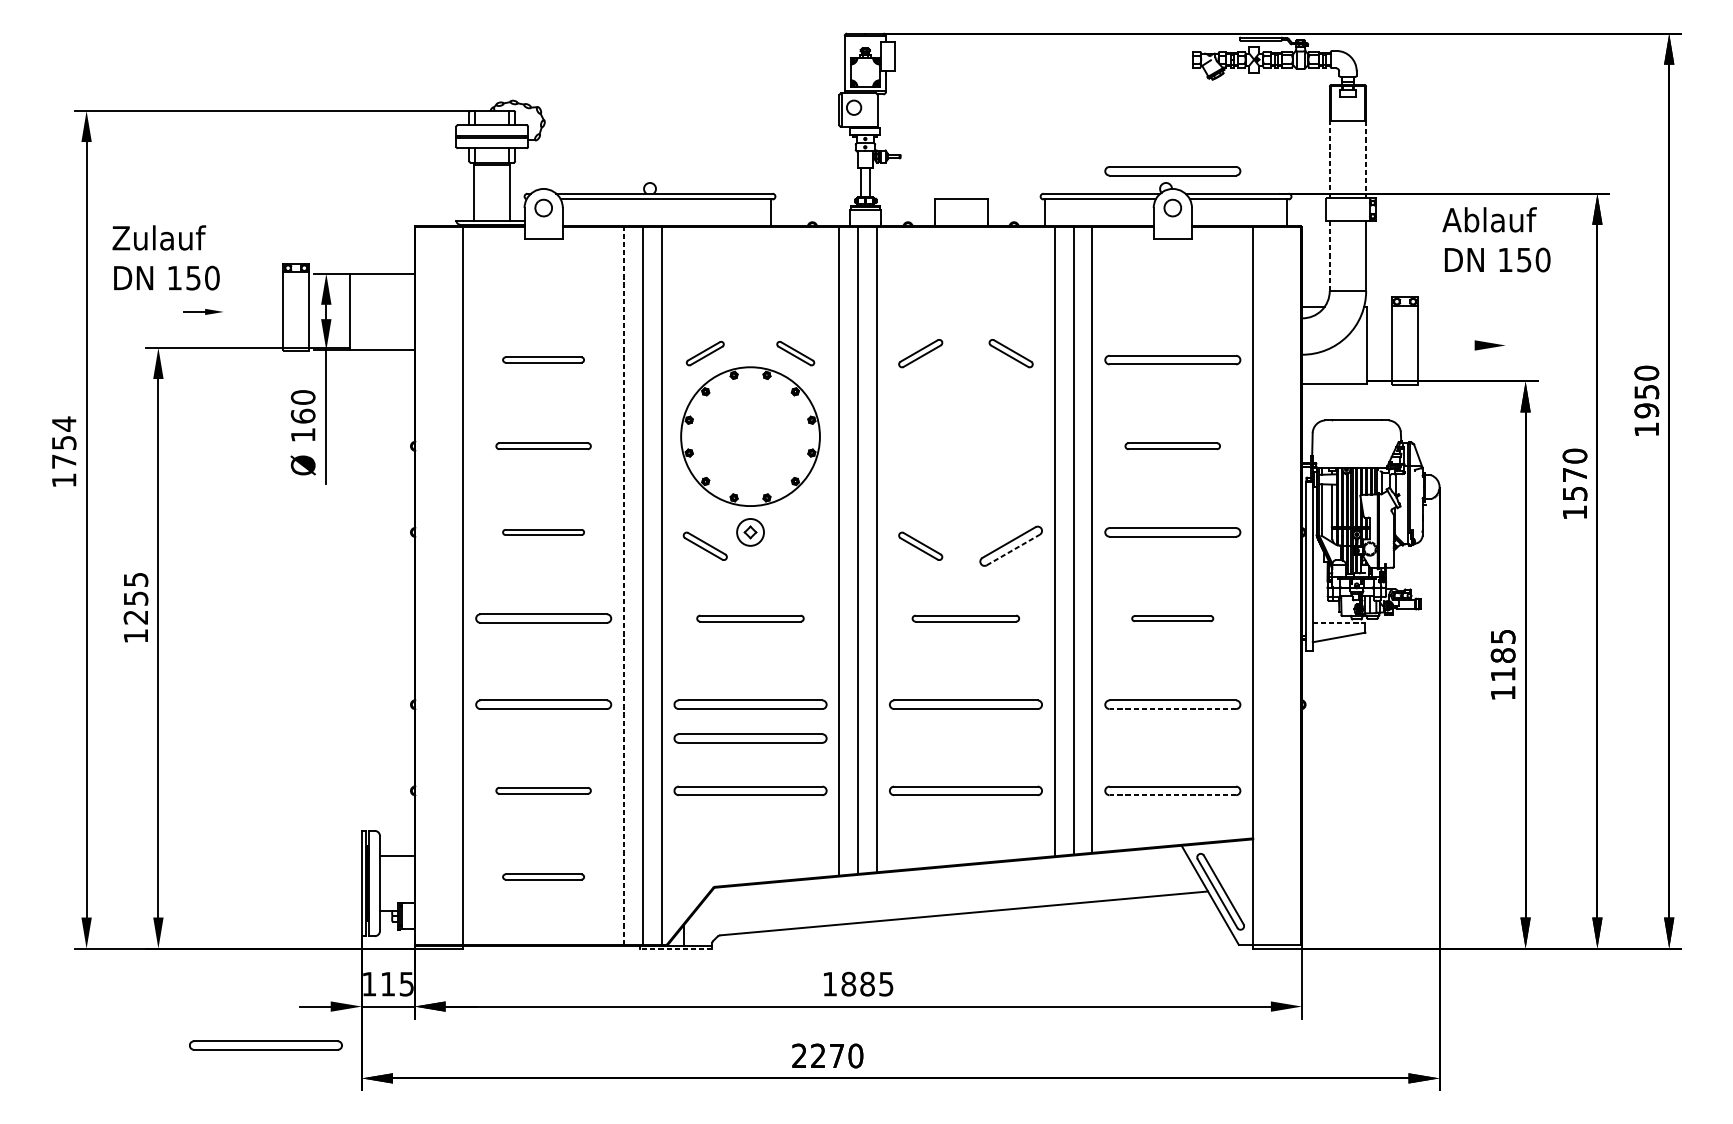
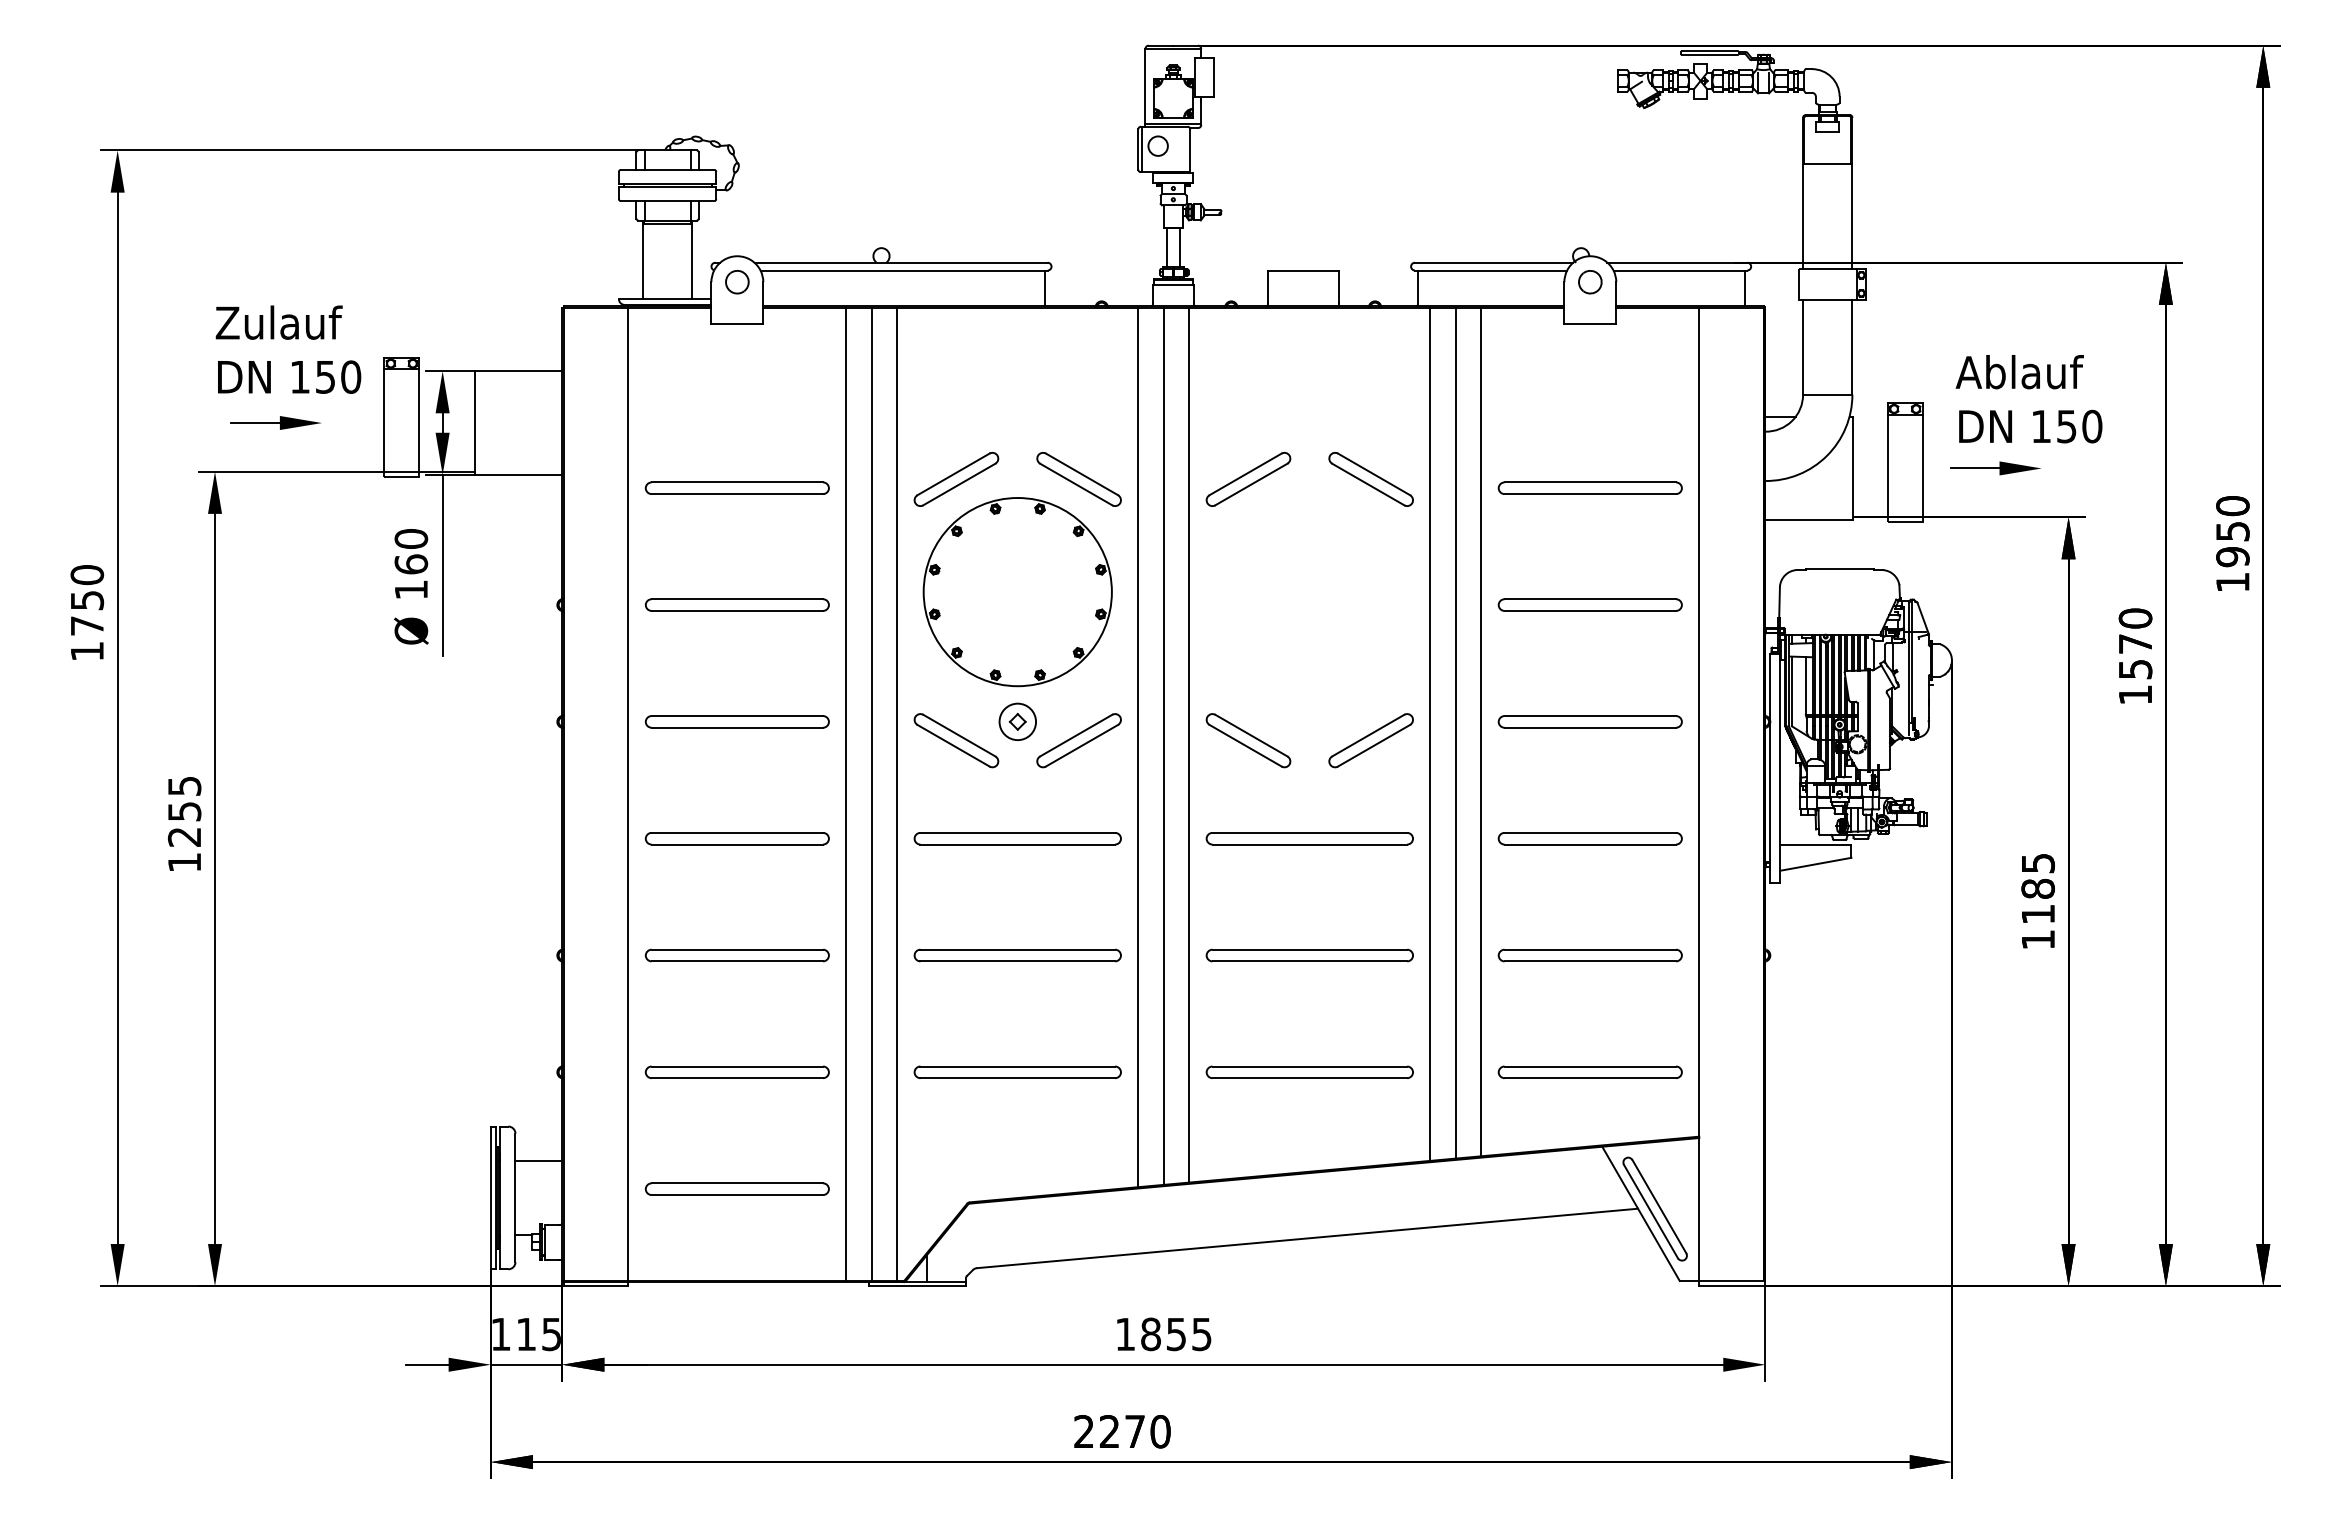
line: (1330, 159) -> (1803, 216), dashed -> solid
line: (1366, 160) -> (1852, 217), dashed -> solid
part: (1172, 170) -> (1589, 231), removed
text: (1496, 240) -> (2028, 399), moved
line: (1330, 255) -> (1803, 346), dashed -> solid
text: (166, 257) -> (288, 349), moved
part: (203, 311) -> (275, 422), size x1.67
line: (1456, 345) -> (1974, 468), added
part: (705, 353) -> (956, 479), size x1.67
part: (795, 353) -> (1078, 479), size x1.67
part: (920, 353) -> (1248, 479), size x1.43
part: (1010, 353) -> (1370, 479), size x1.43
part: (543, 359) -> (736, 487), size x1.67
text: (64, 423) -> (87, 574), 1754 -> 1750
part: (543, 445) -> (736, 604), size x1.43
part: (1172, 445) -> (1589, 604), size x1.43
part: (543, 532) -> (736, 721), size x1.67
part: (705, 546) -> (956, 740), size x1.43
part: (795, 546) -> (1078, 740), added
part: (920, 546) -> (1248, 740), size x1.43
line: (1013, 549) -> (1374, 745), dashed -> solid
line: (624, 585) -> (846, 794), dashed -> solid
part: (750, 618) -> (1017, 838), size x1.43
part: (965, 618) -> (1309, 838), size x1.43
part: (1172, 618) -> (1589, 838), size x1.67
line: (1338, 622) -> (1815, 844), dashed -> solid
line: (1172, 709) -> (1590, 961), dashed -> solid
part: (750, 737) -> (1017, 1000), removed
part: (543, 790) -> (736, 1071), size x1.43
line: (1172, 795) -> (1590, 1078), dashed -> solid
part: (543, 876) -> (736, 1188), size x1.67
line: (676, 948) -> (917, 1286), dashed -> solid
text: (867, 984) -> (1176, 1334), 1885 -> 1855
part: (265, 1045) -> (360, 1417), removed

